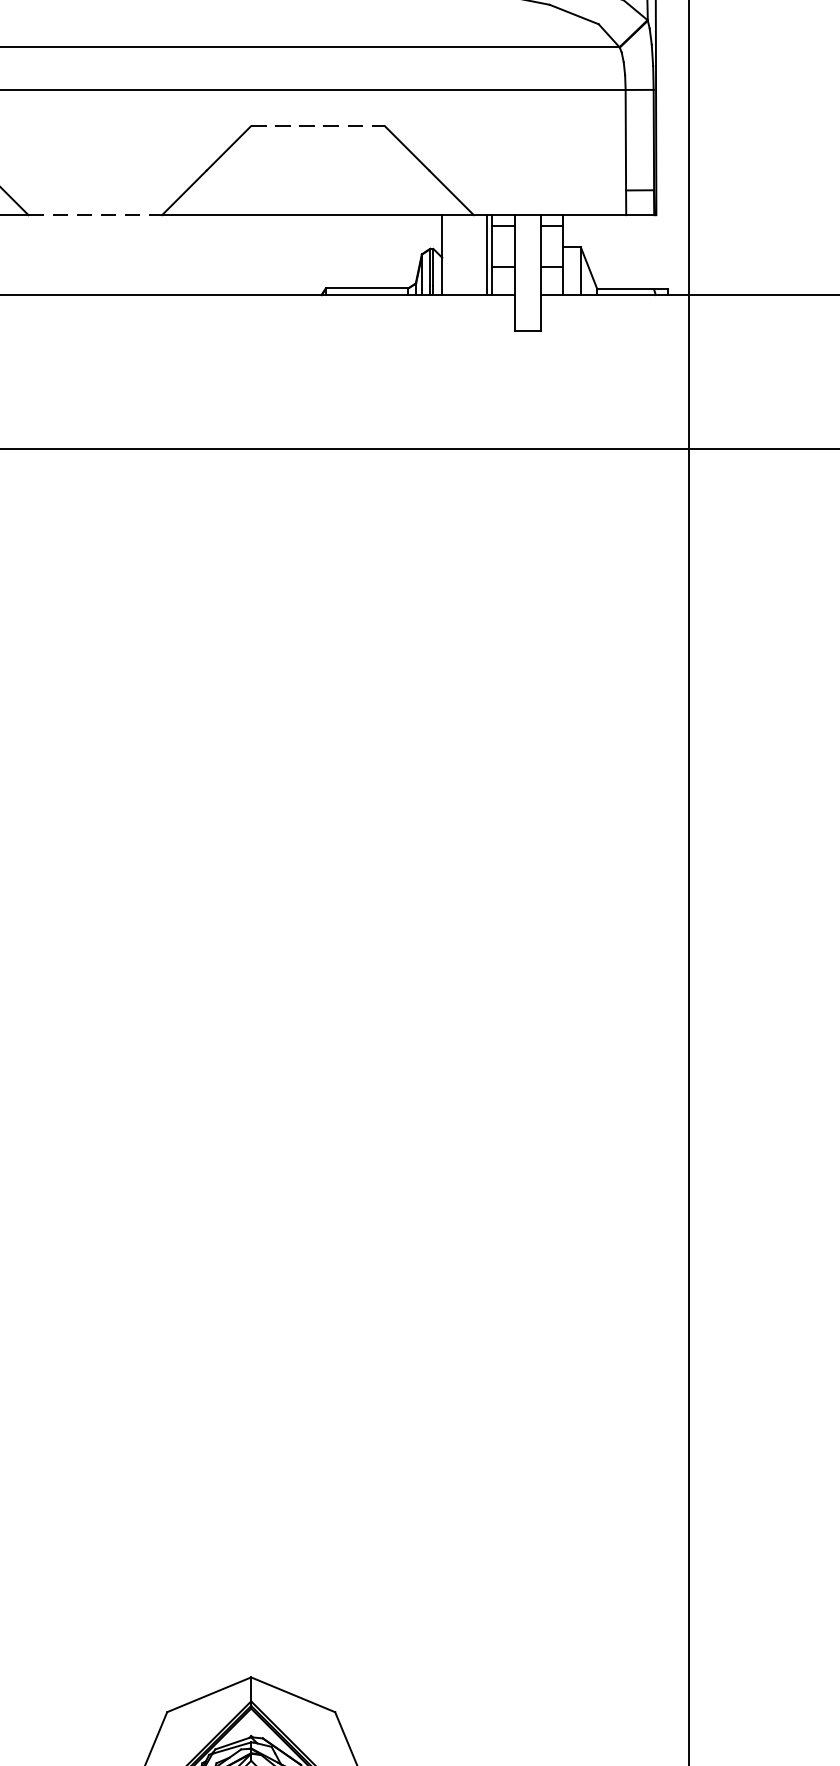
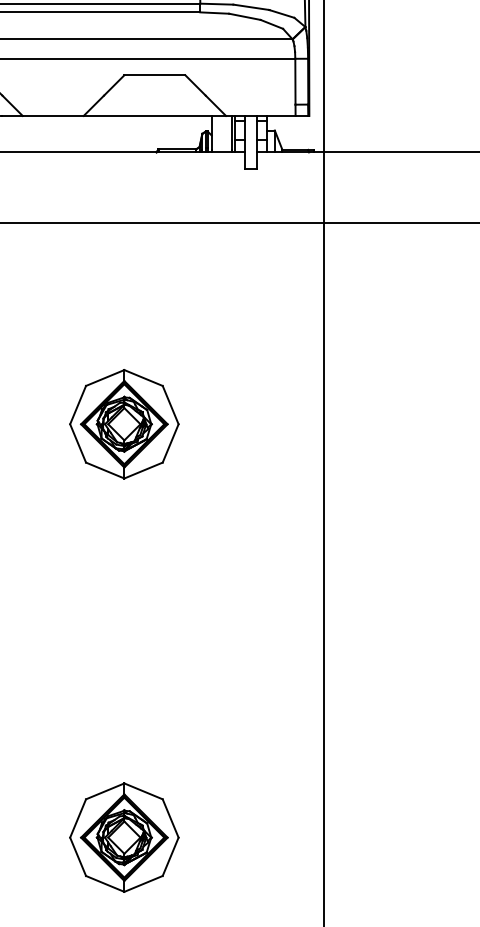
line: (319, 126) -> (155, 75), dashed -> solid
line: (95, 214) -> (53, 115), dashed -> solid
part: (251, 891) -> (124, 424), added

